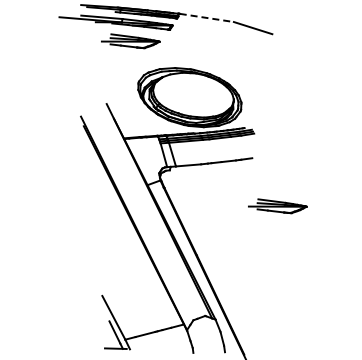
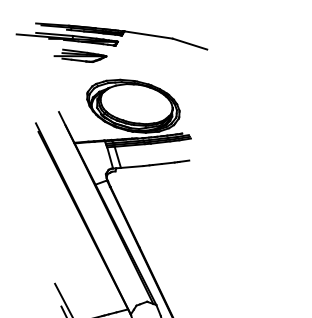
line: (207, 18) -> (149, 35), dashed -> solid
part: (277, 206) -> (211, 203), removed

